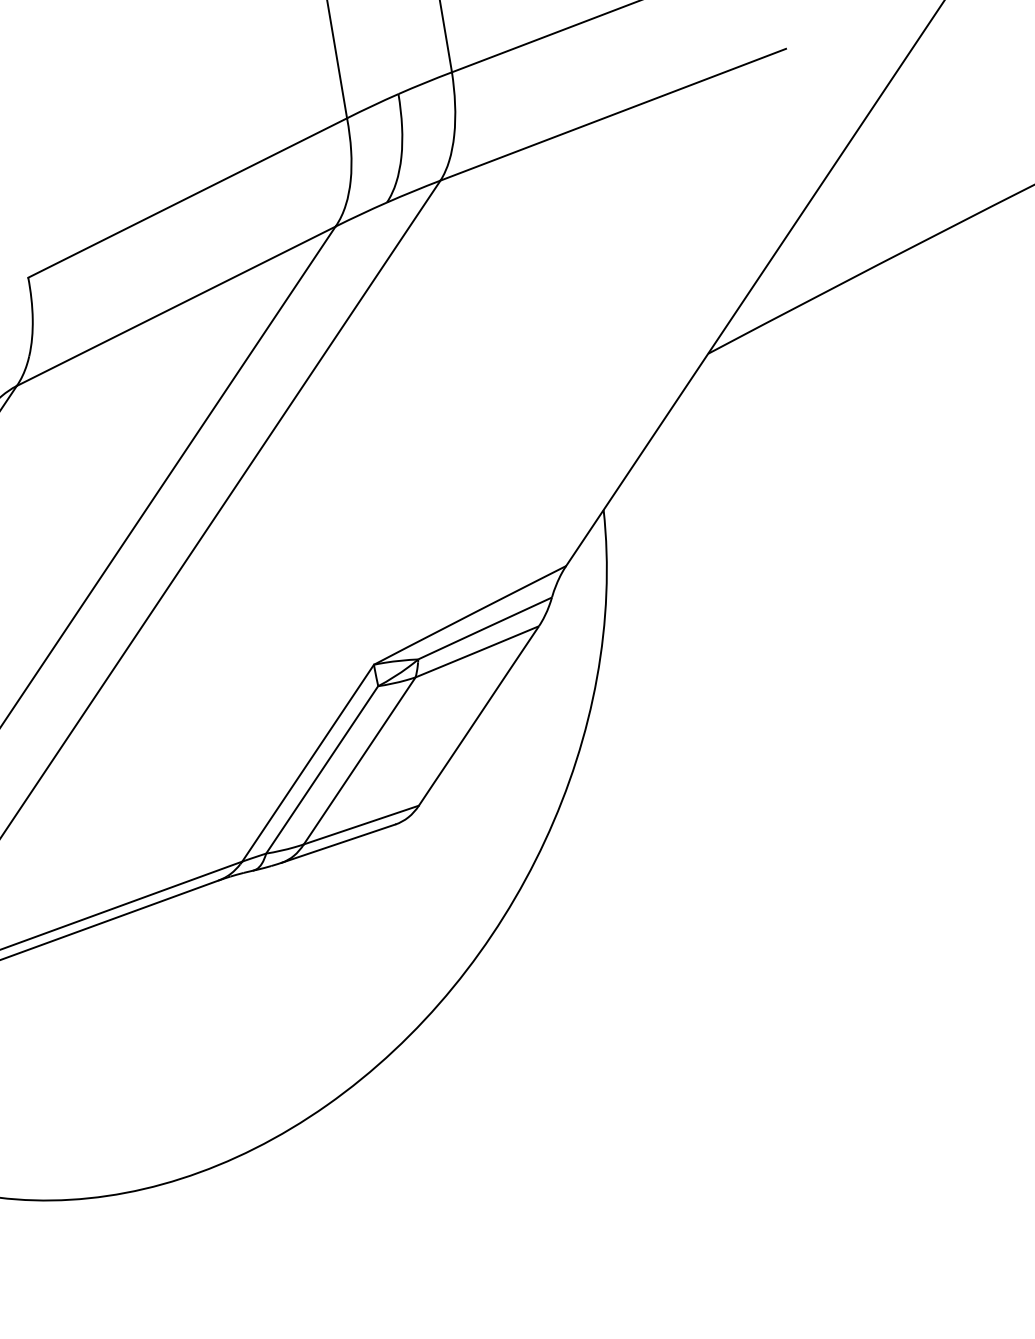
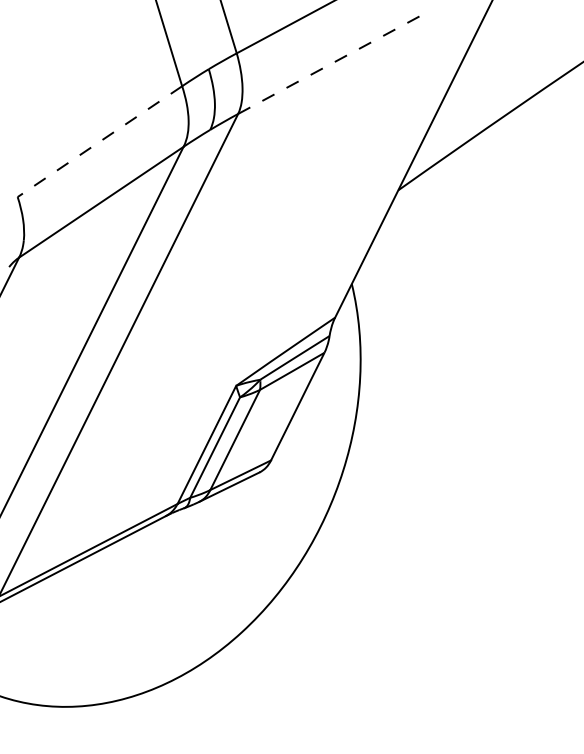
line: (612, 115) -> (328, 65), solid -> dashed
line: (186, 197) -> (99, 141), solid -> dashed

